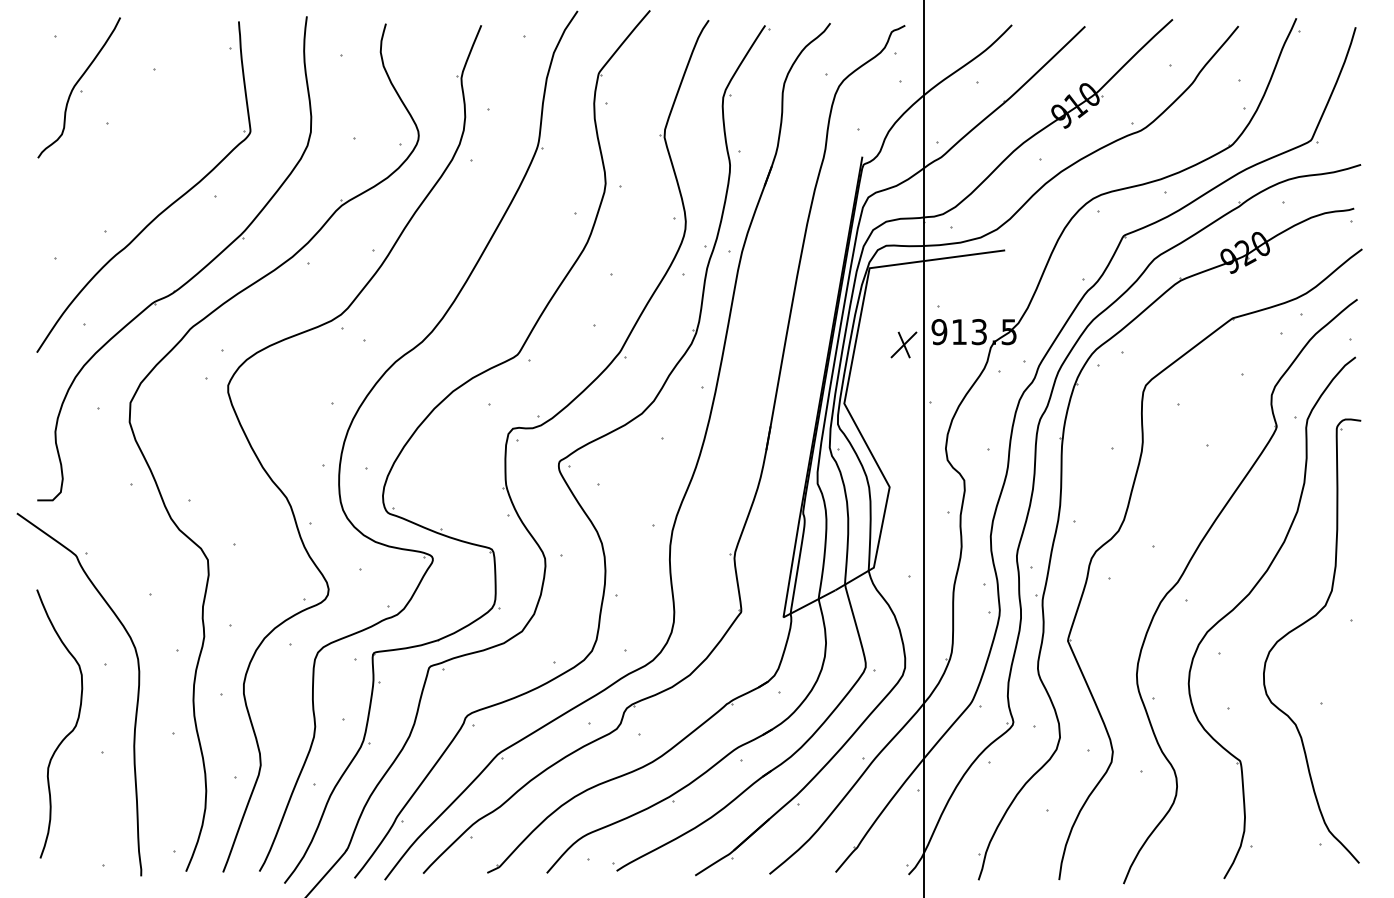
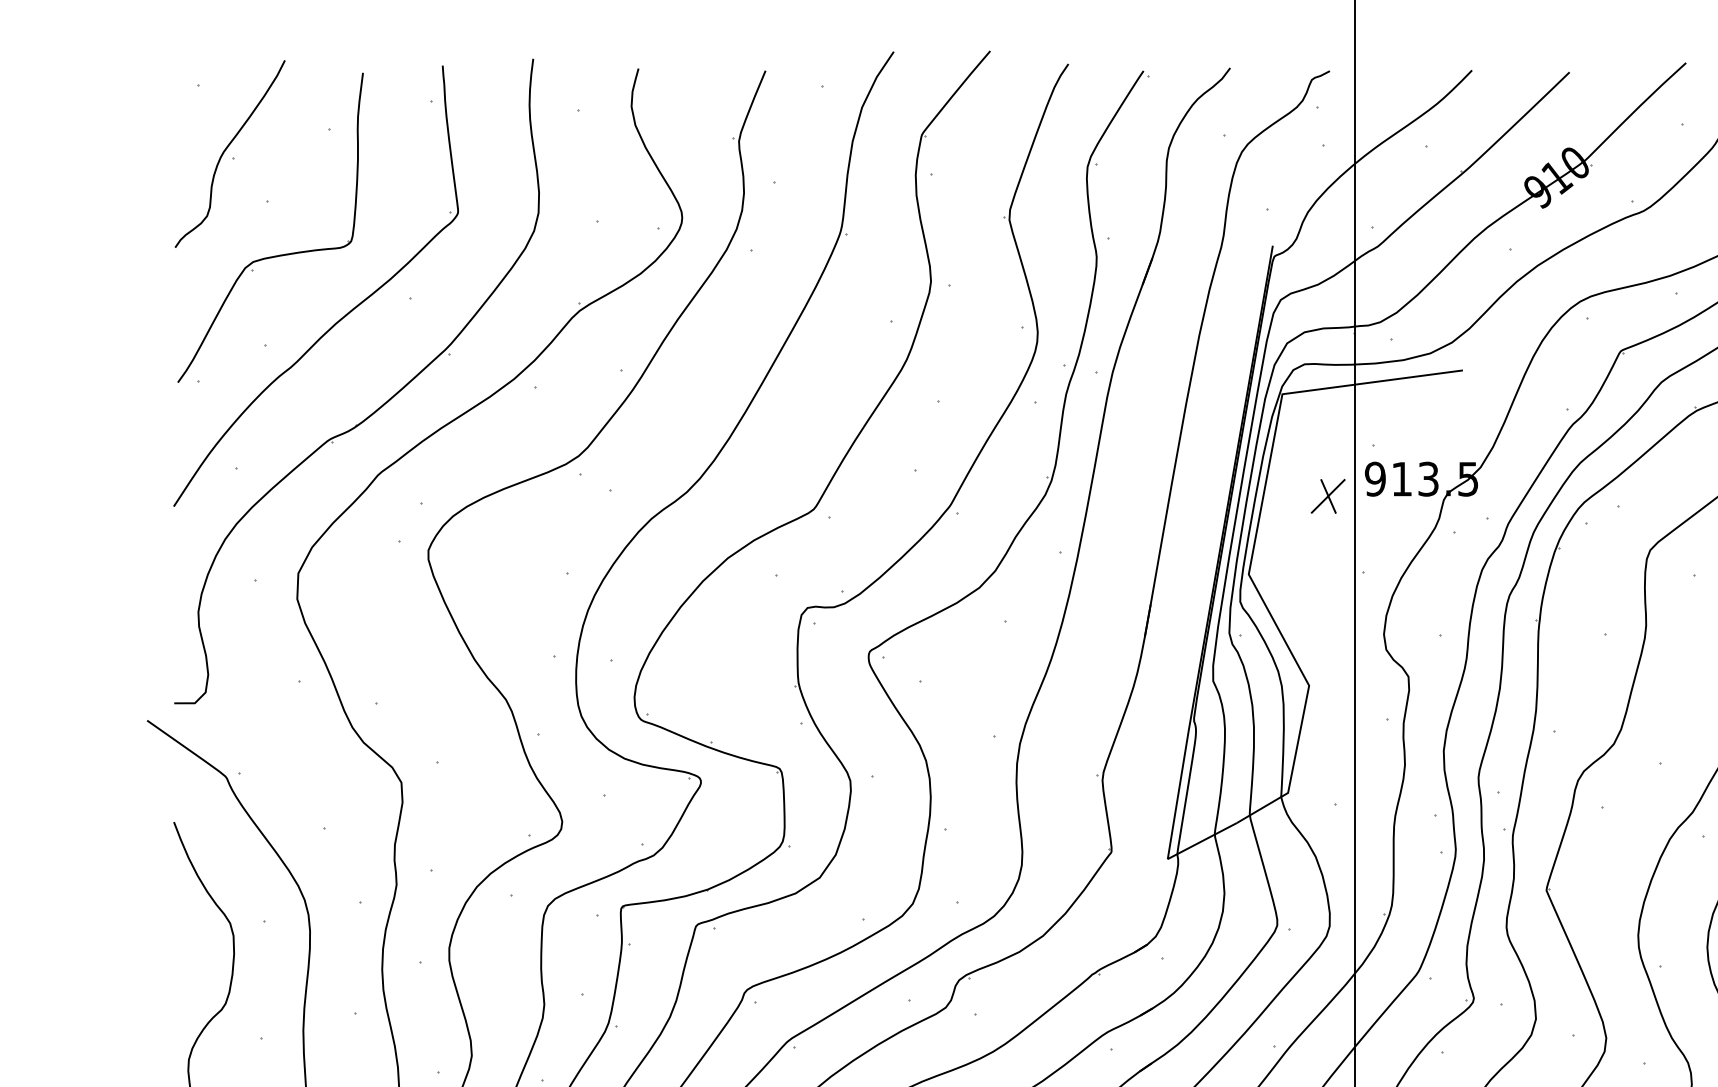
part: (113, 163) -> (275, 254), added

